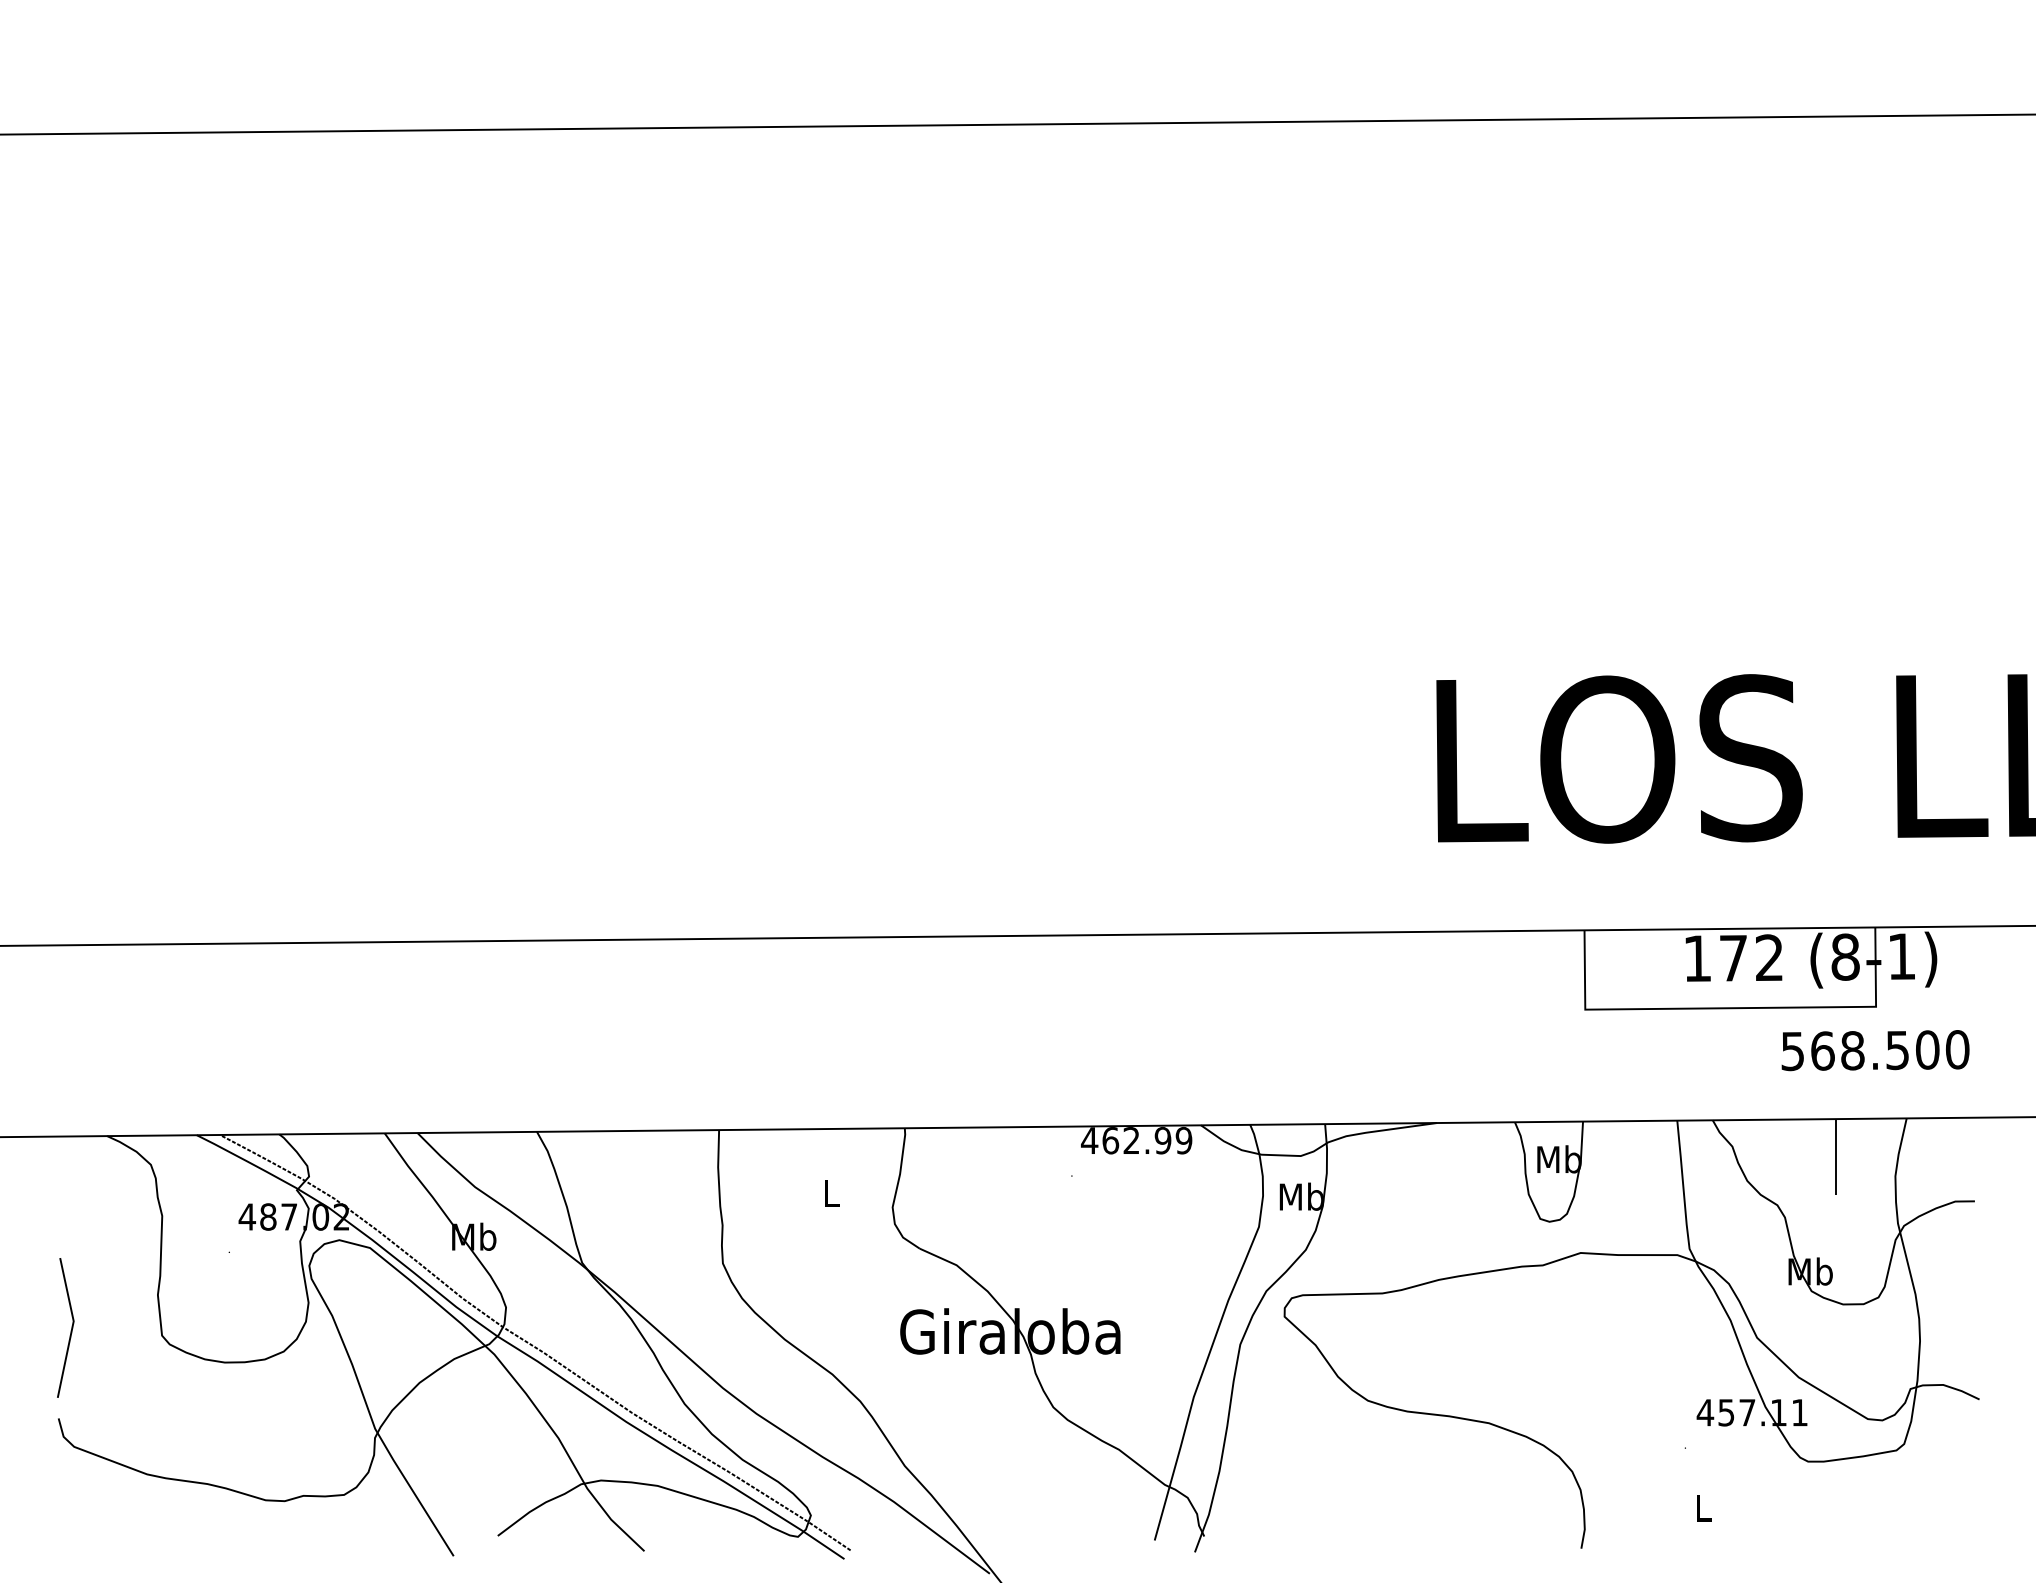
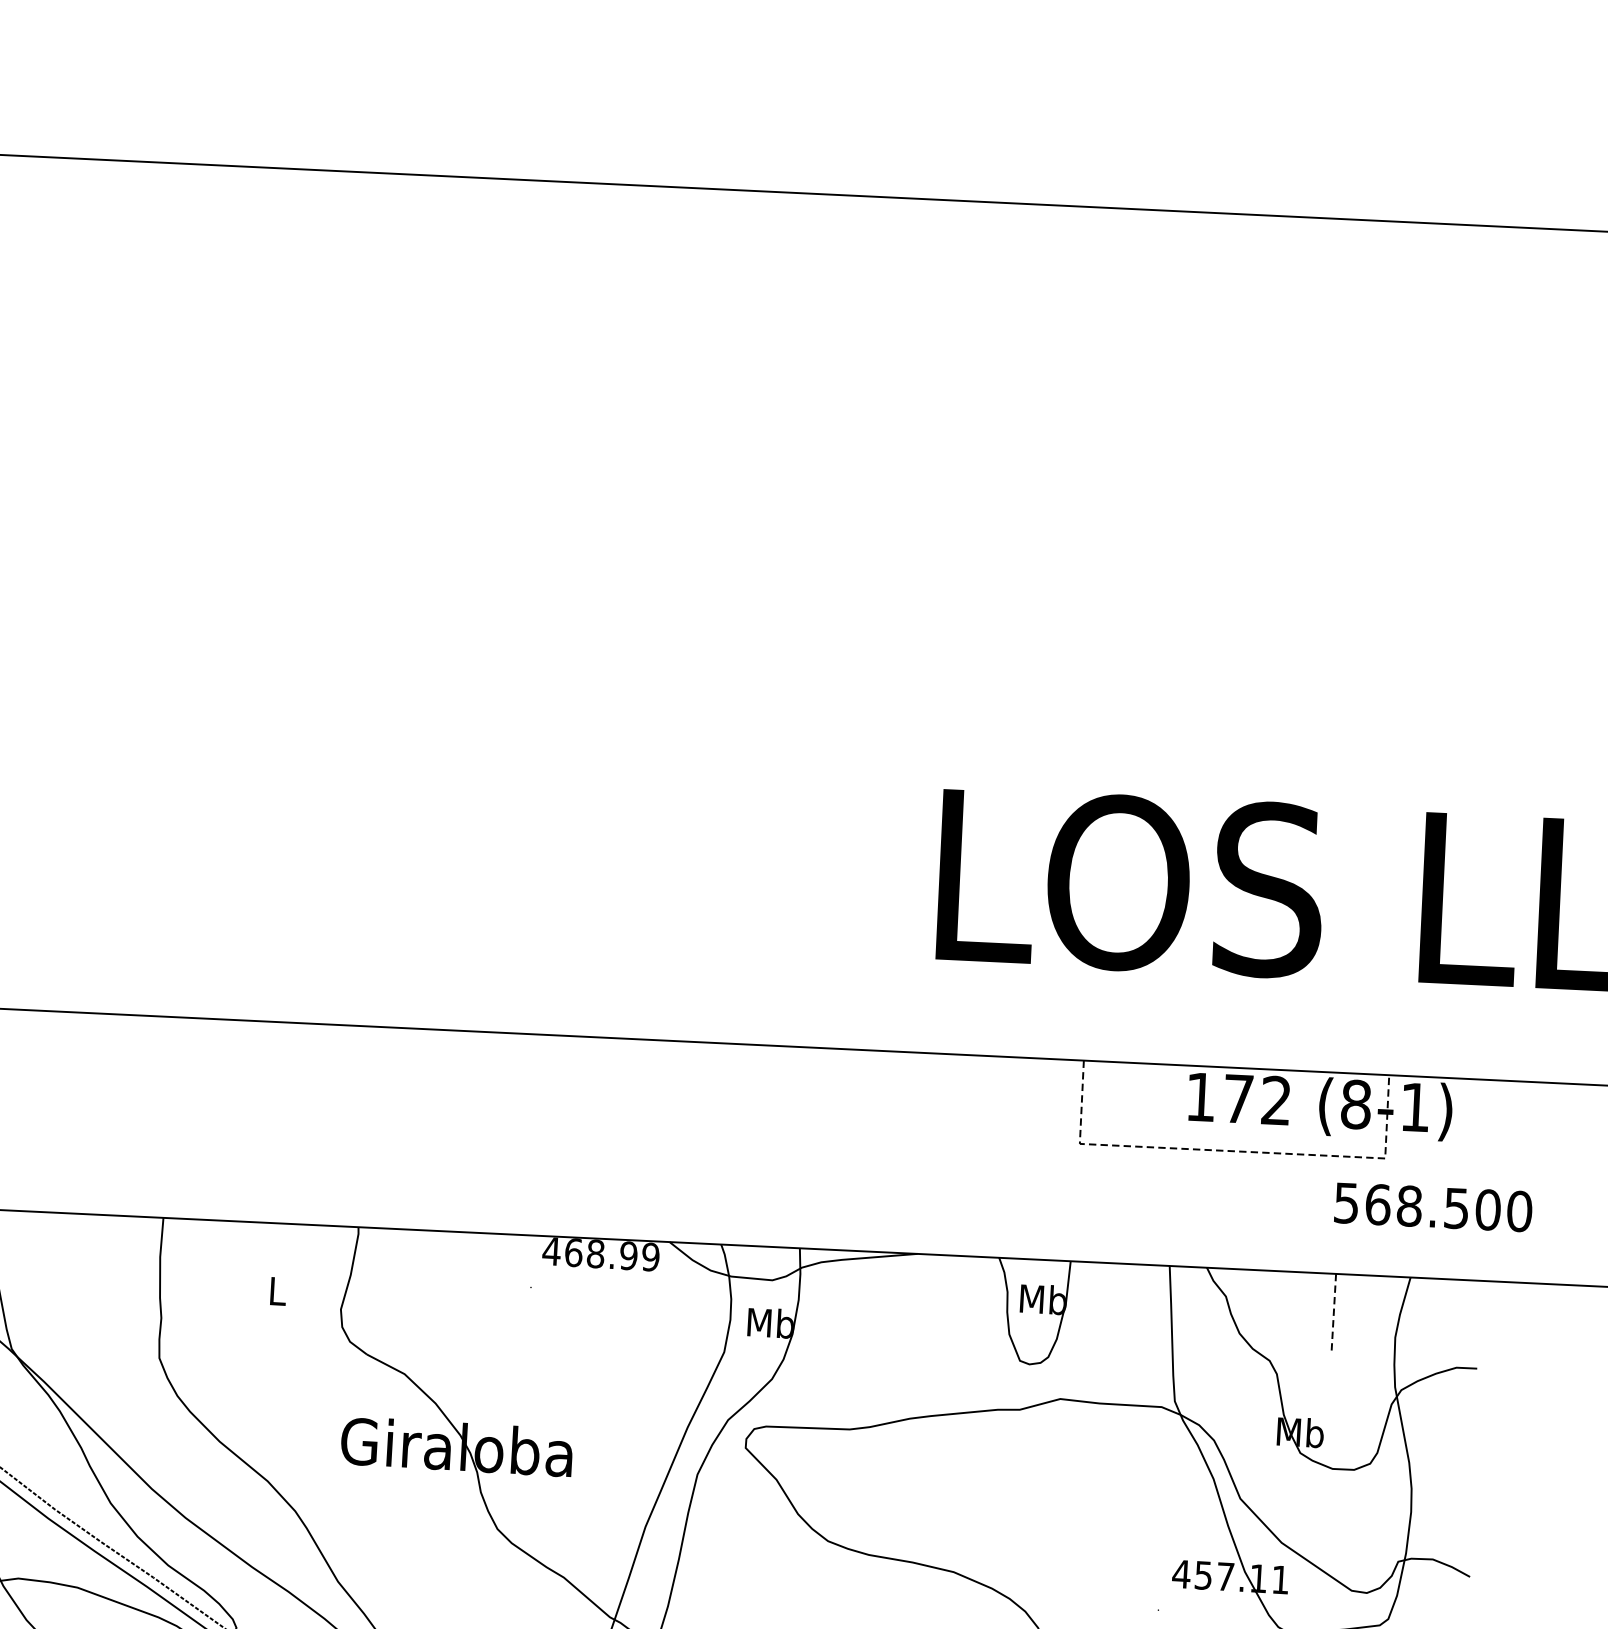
line: (1731, 1008) -> (1233, 1151), solid -> dashed
text: (1875, 1050) -> (1433, 1207), moved
text: (1131, 1140) -> (595, 1253), 462.99 -> 468.99
line: (1835, 1157) -> (1333, 1314), solid -> dashed

